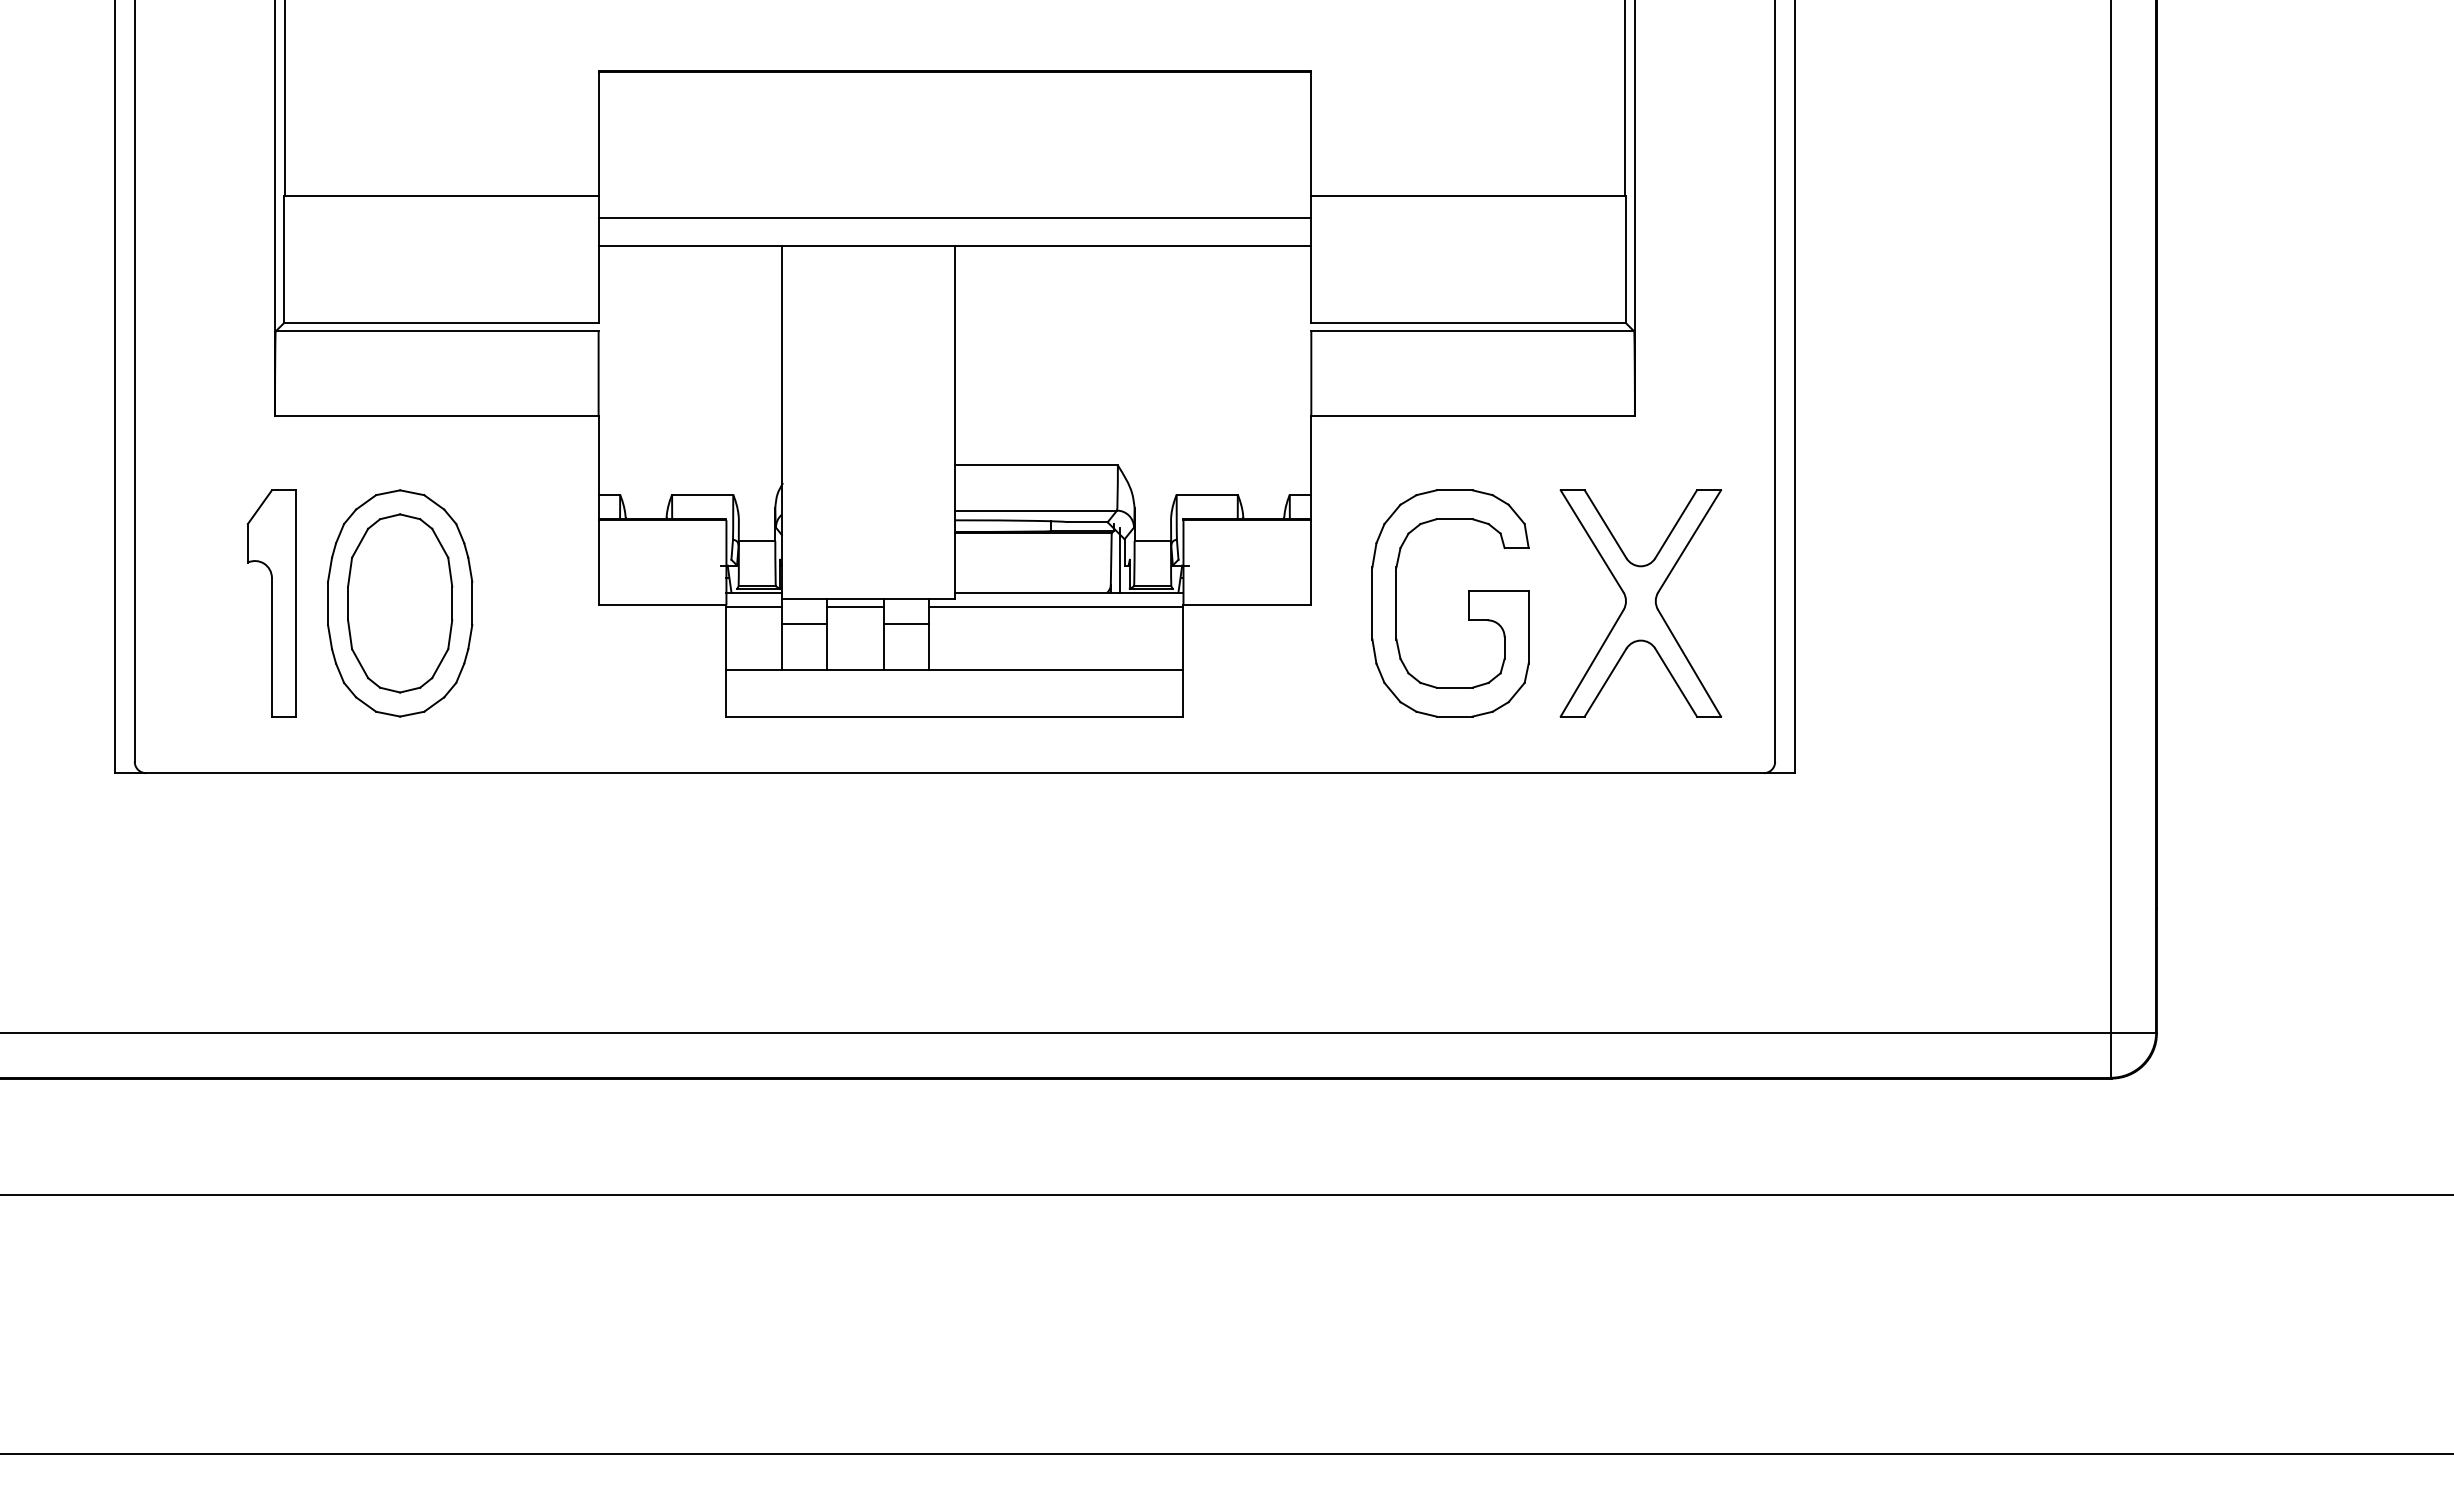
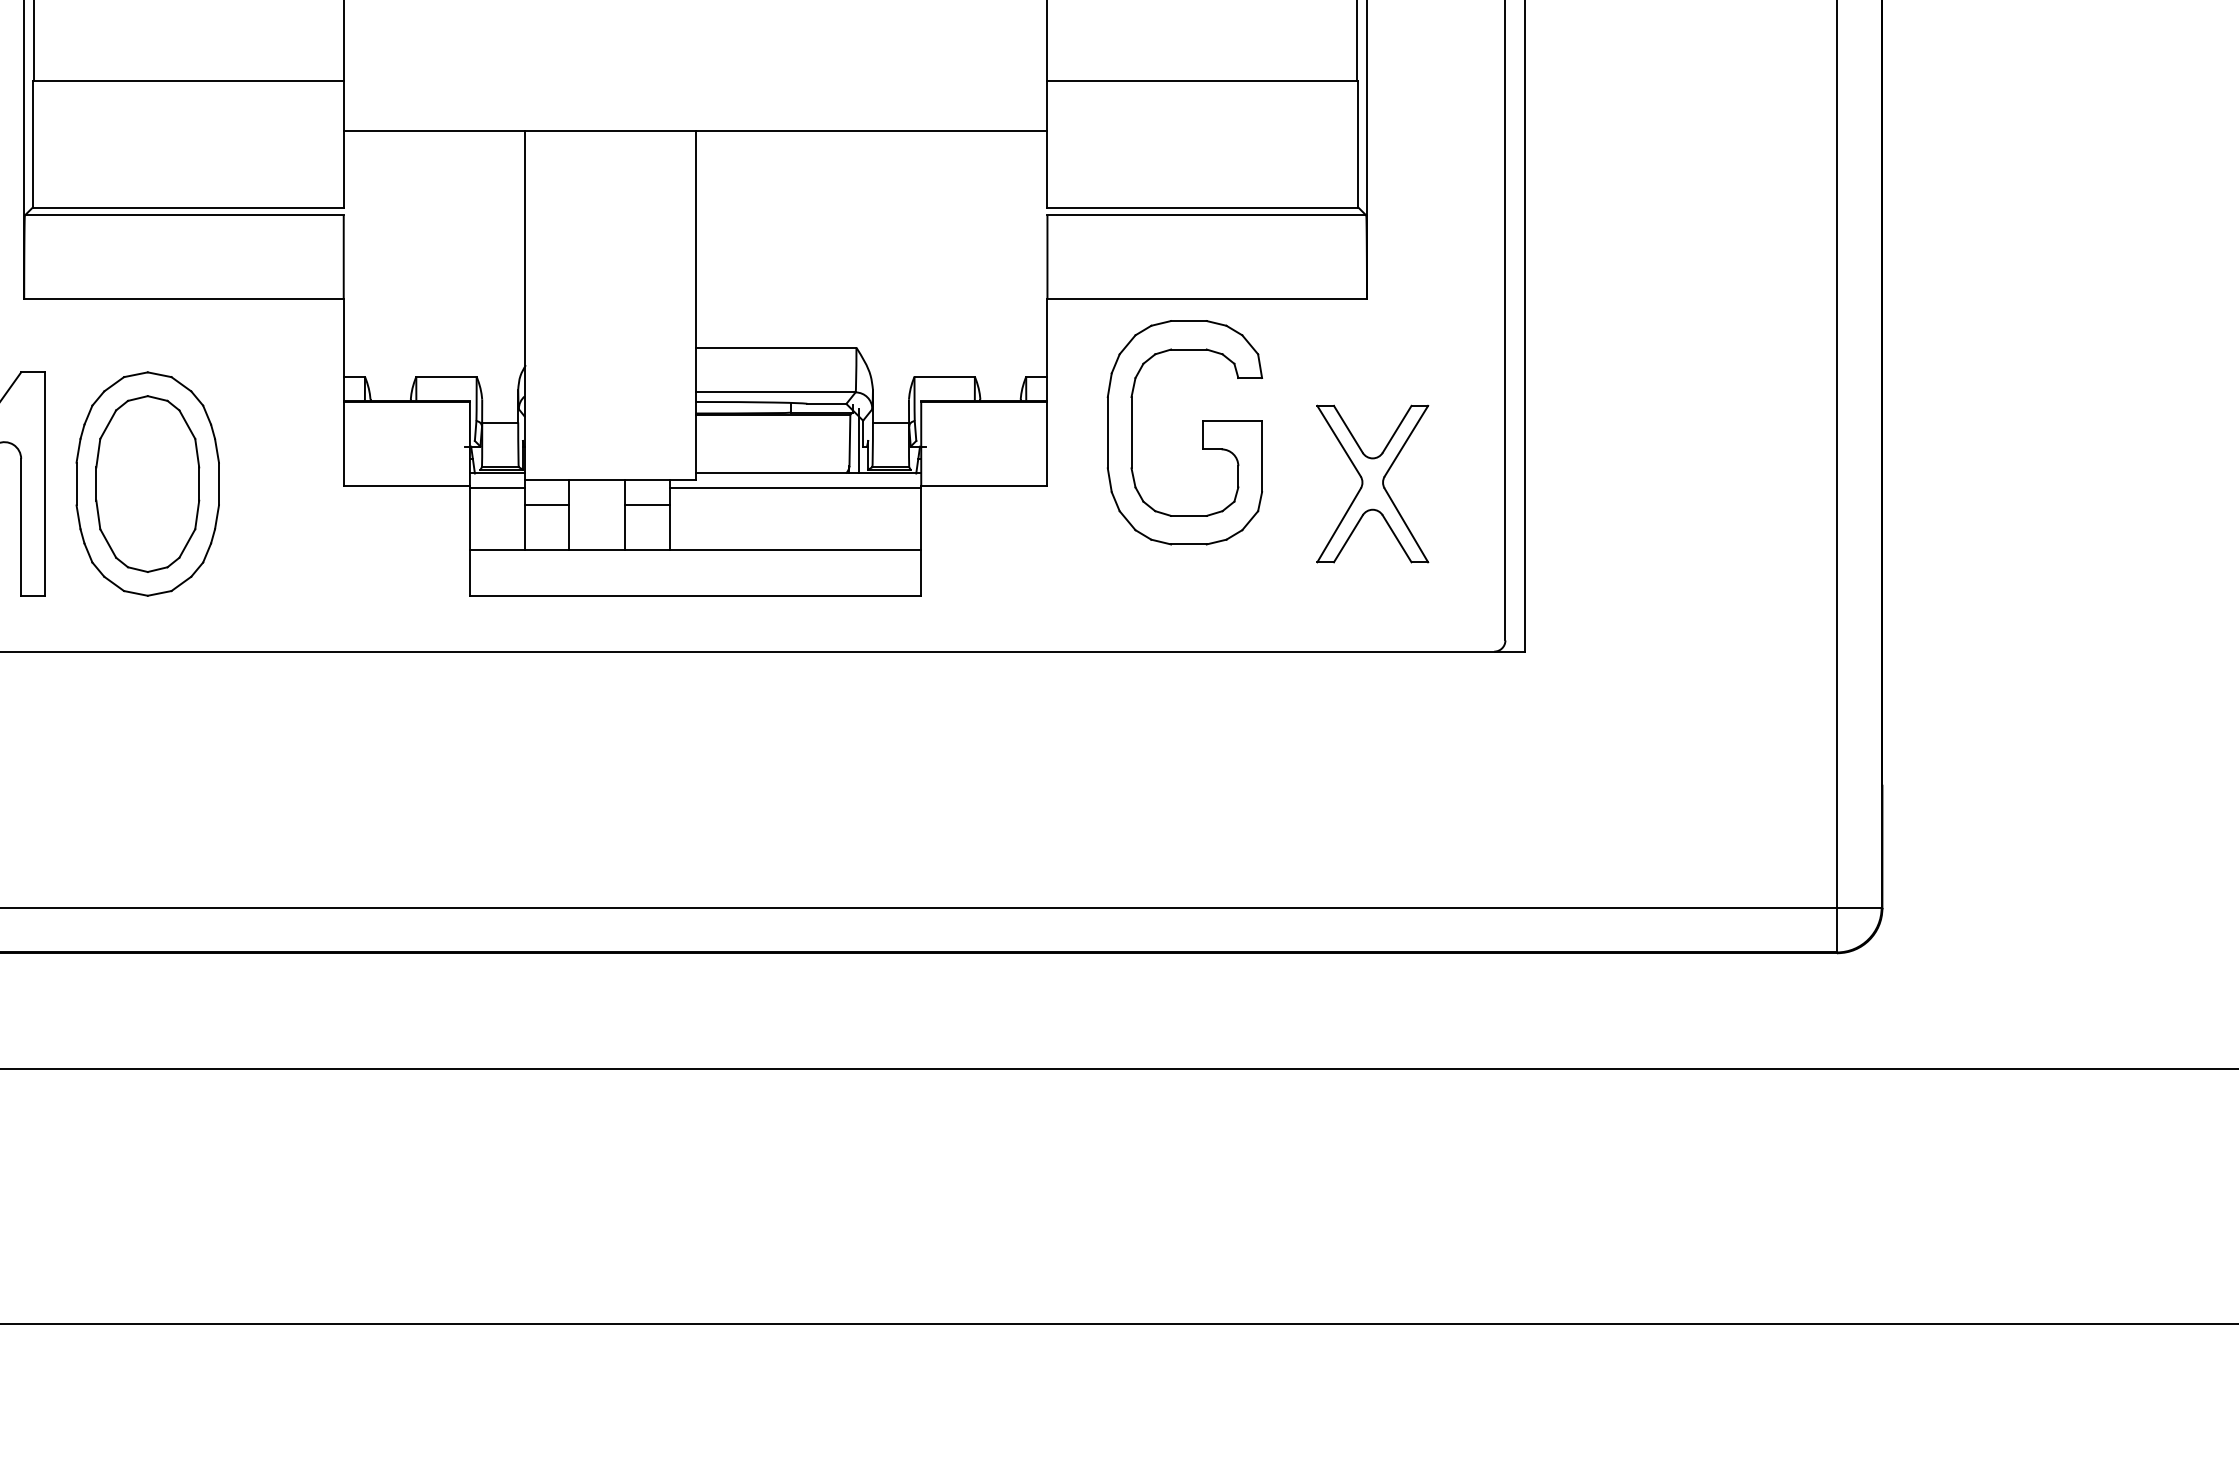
line: (954, 218) -> (695, 103), removed
part: (1468, 603) -> (1202, 432), moved
part: (1640, 603) -> (1372, 484), size x0.7
line: (855, 607) -> (597, 488), removed

